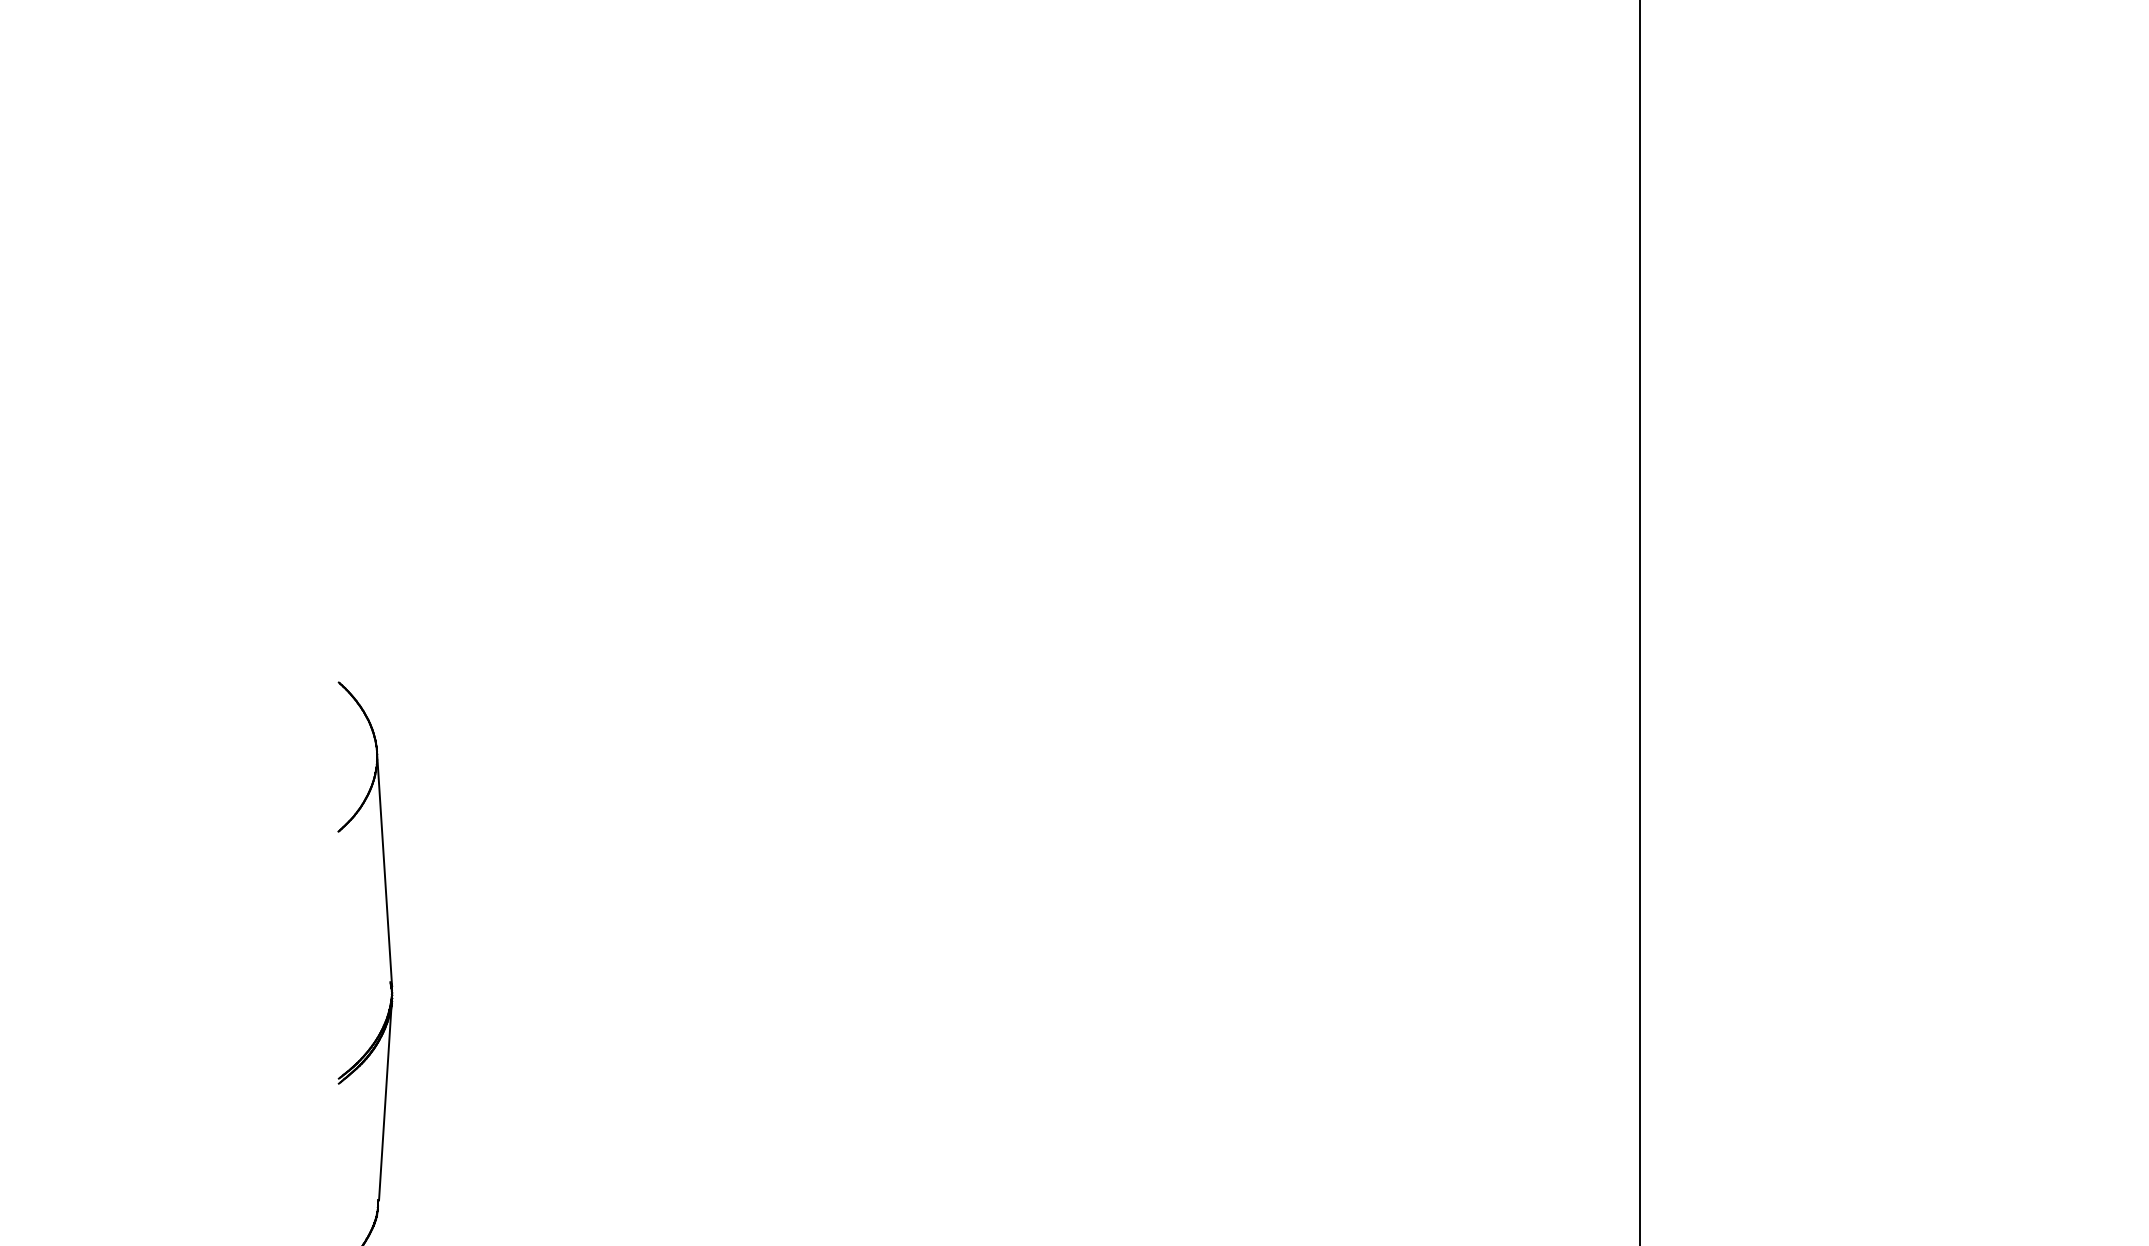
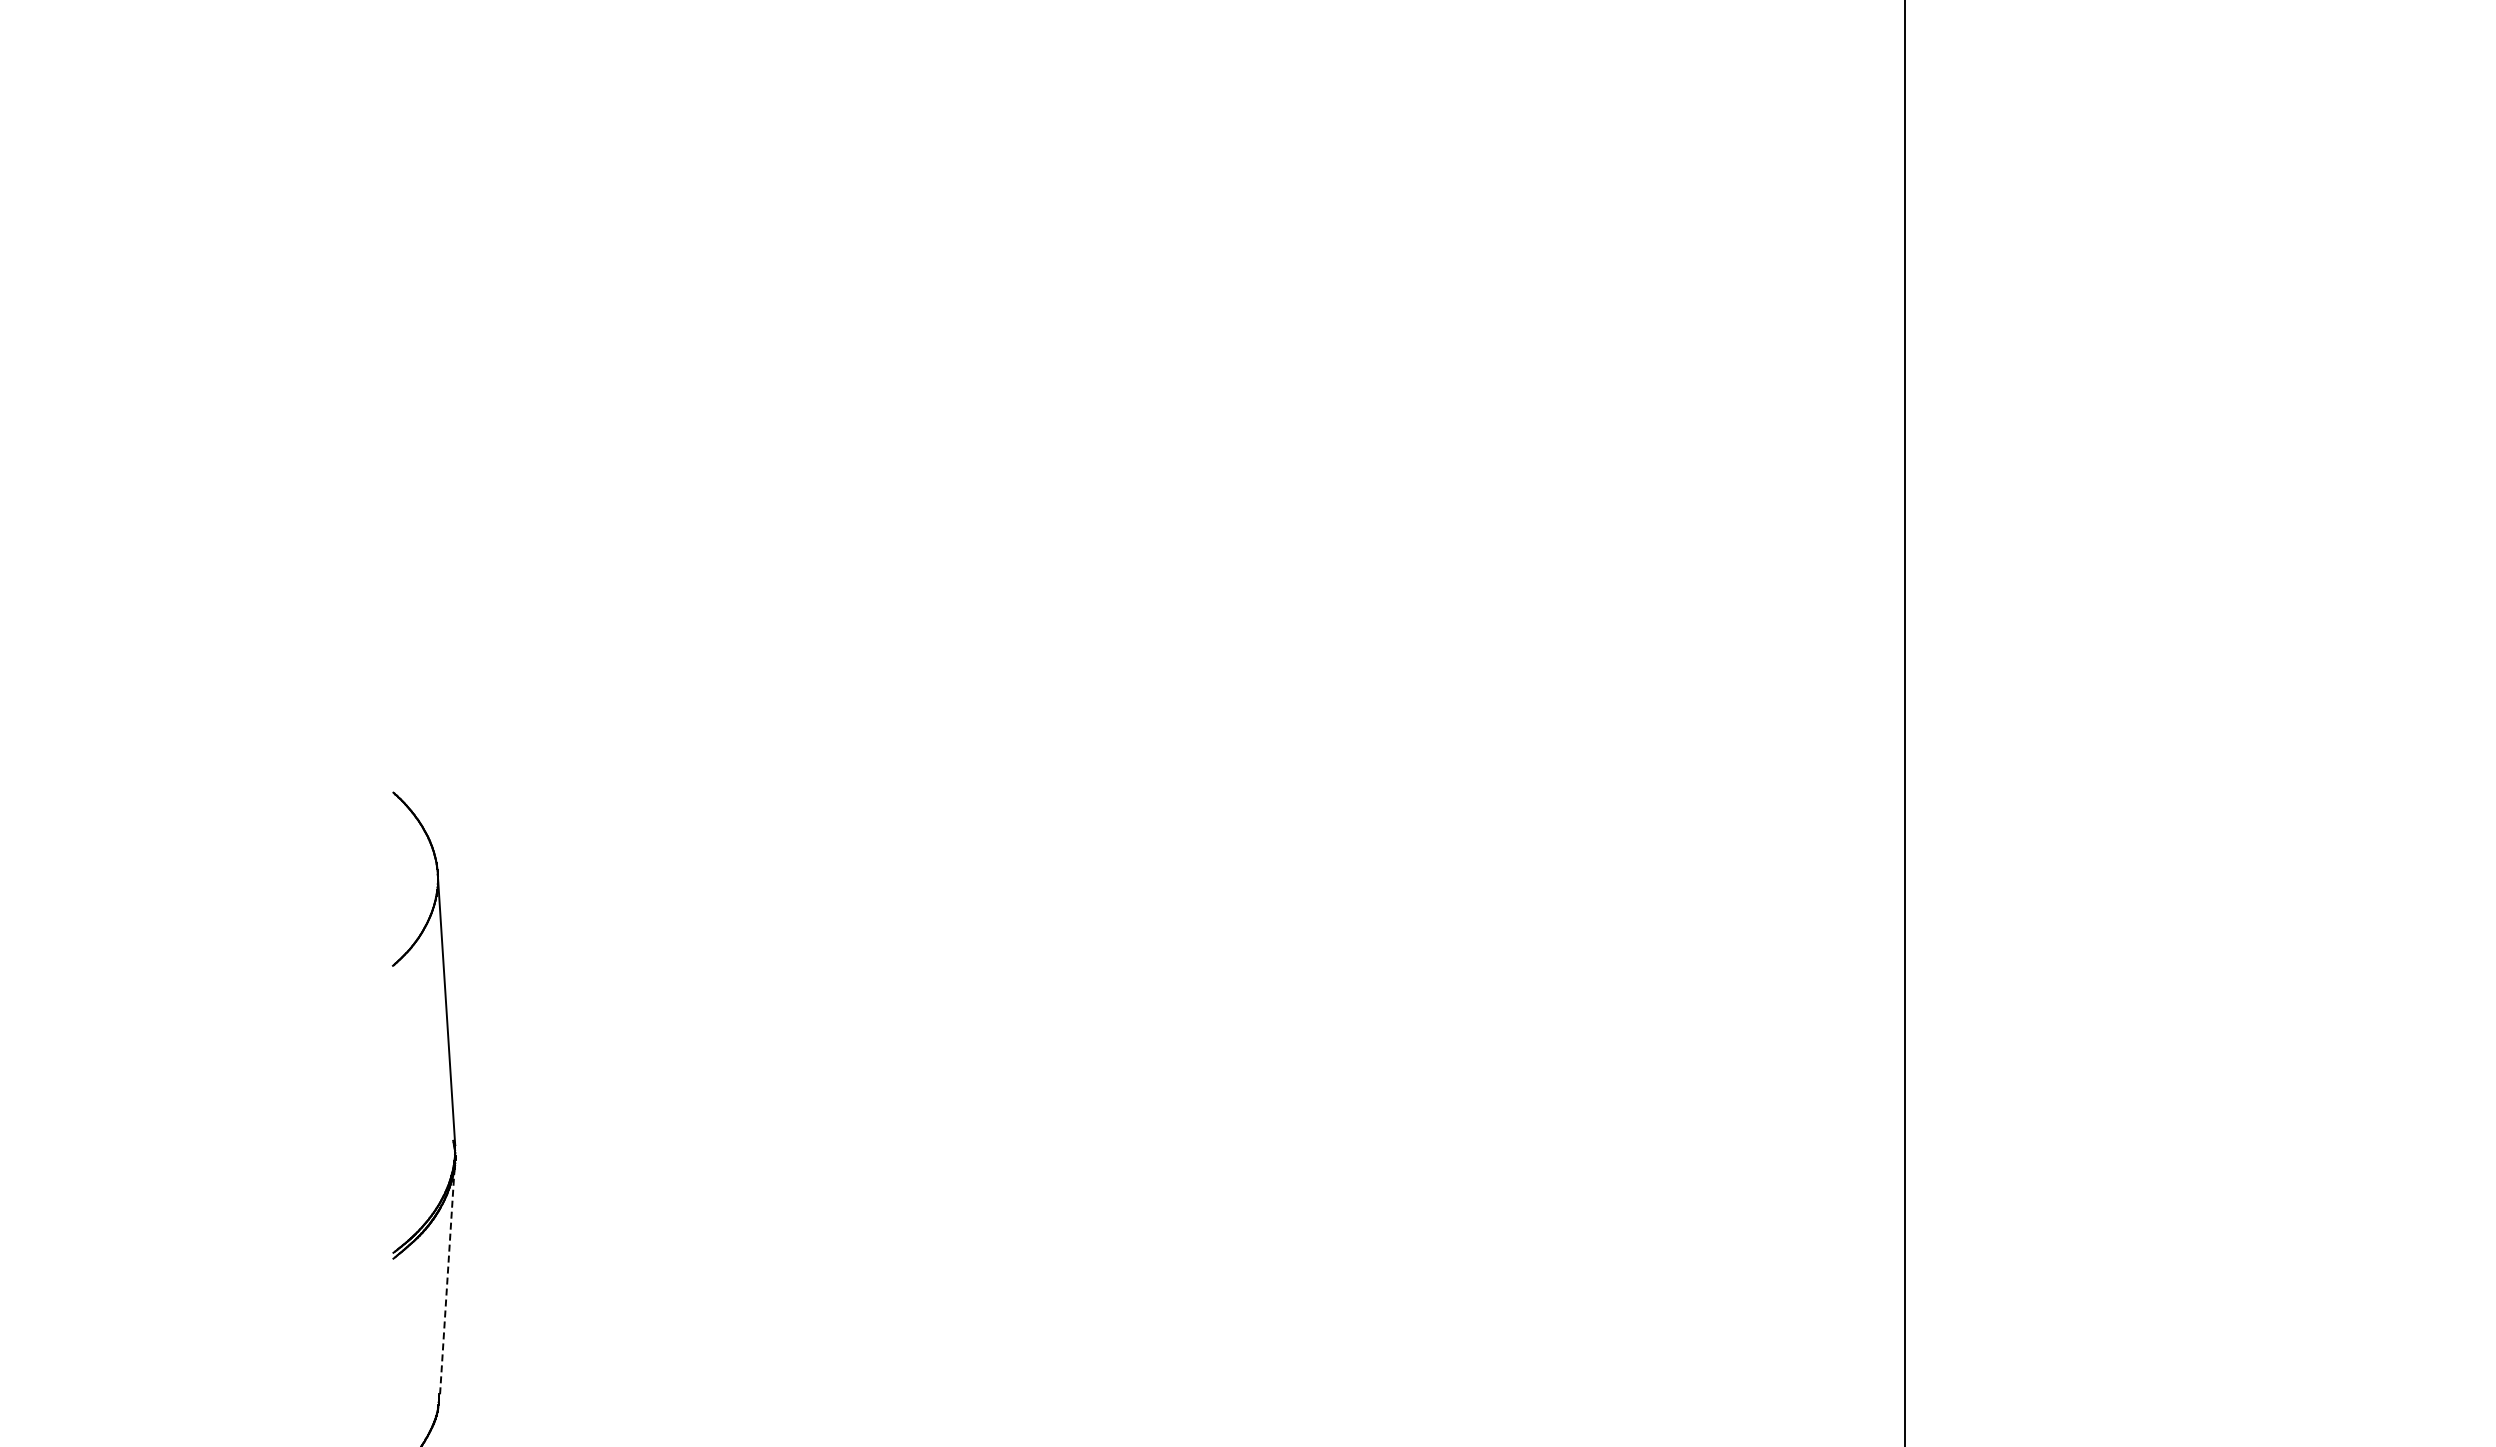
line: (385, 1099) -> (447, 1277), solid -> dashed

